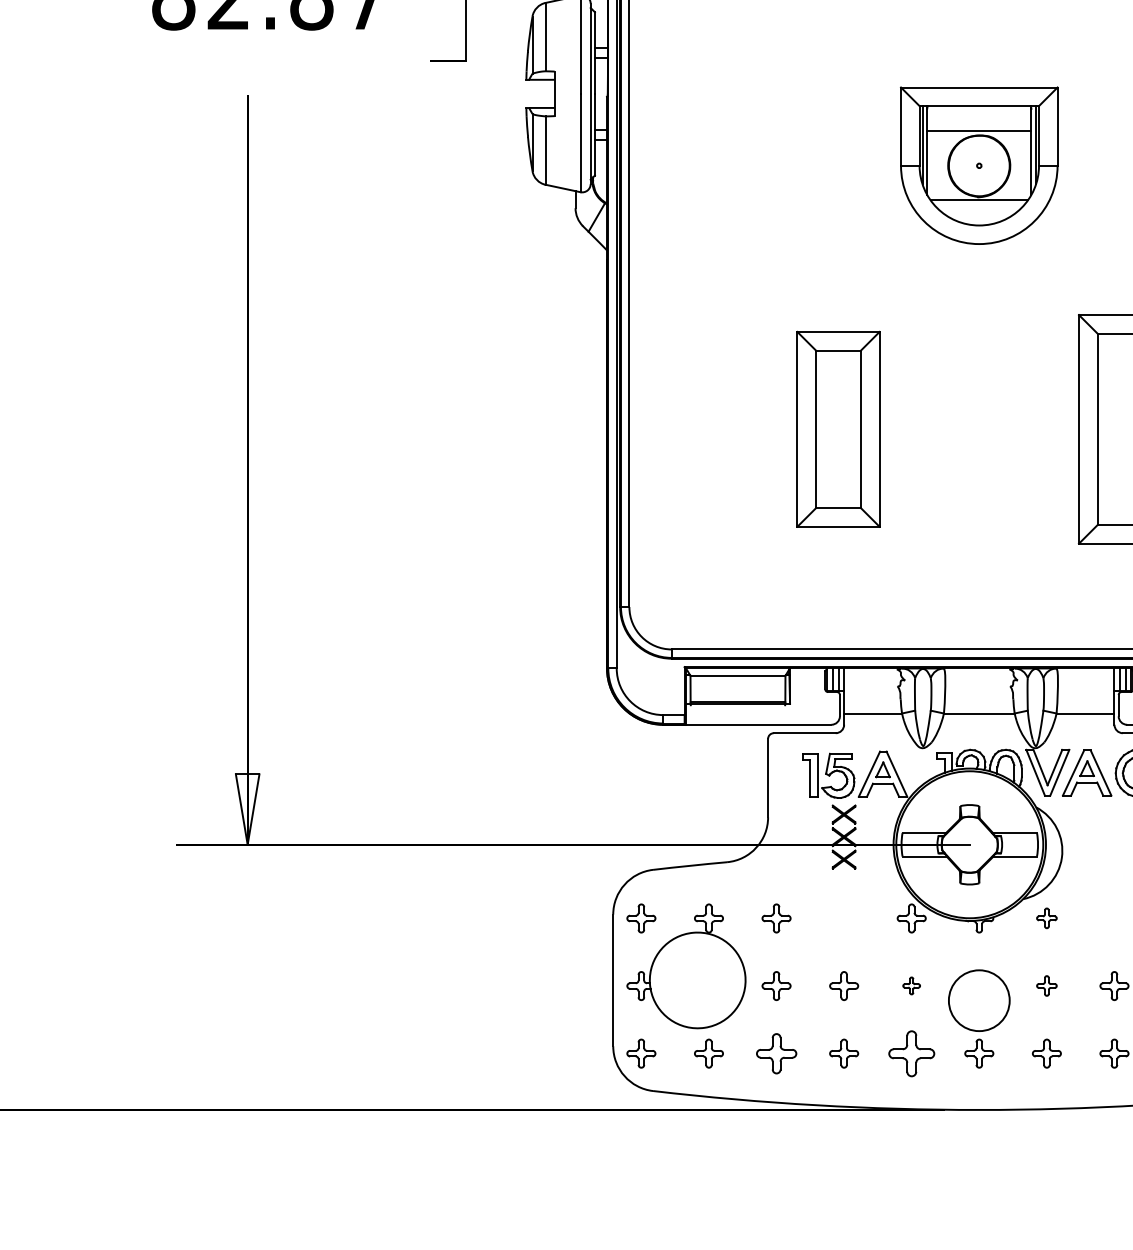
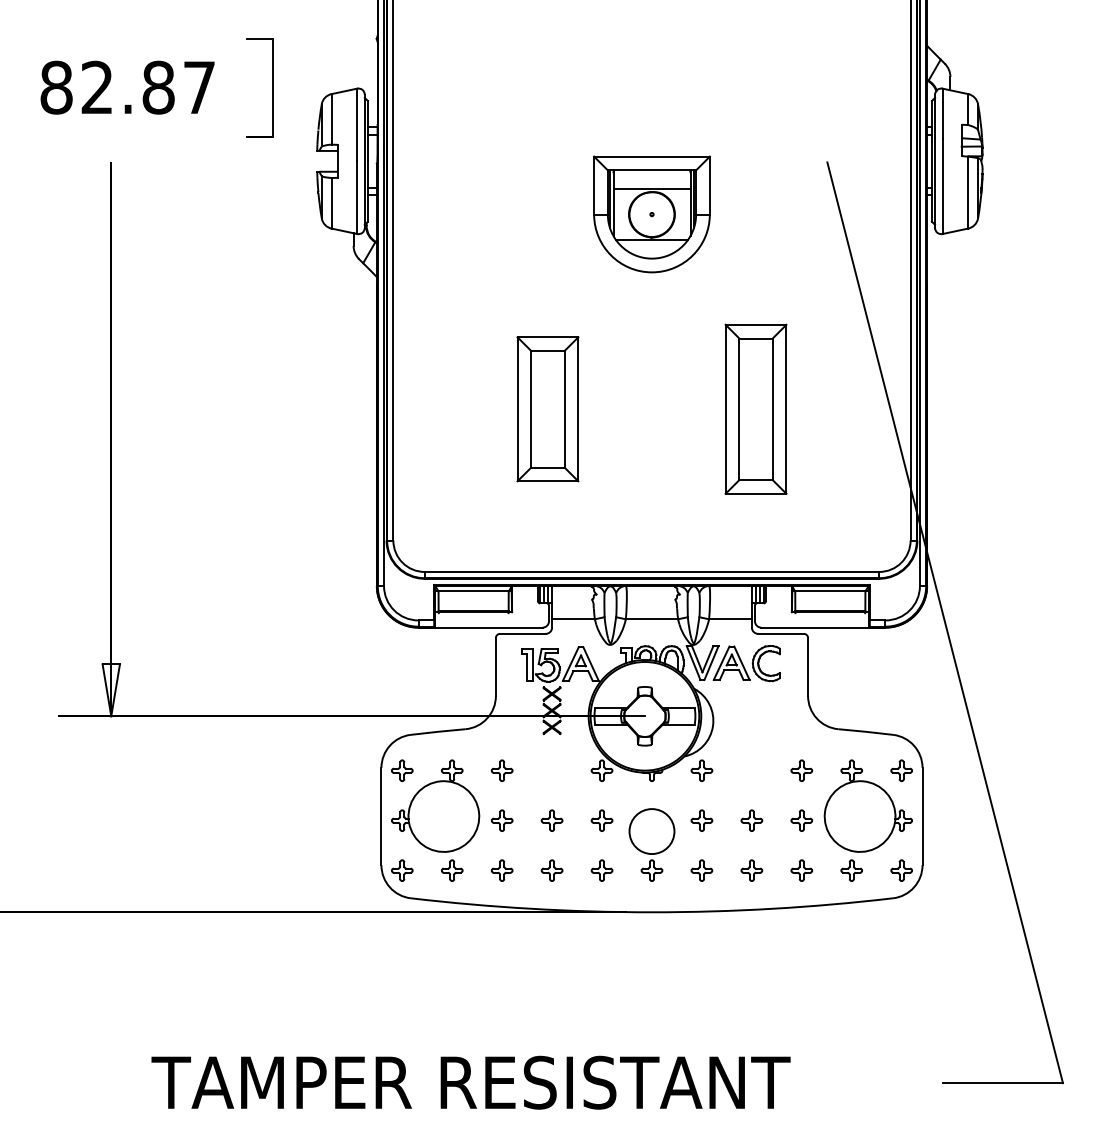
part: (1046, 918) -> (701, 770), size x1.43
part: (910, 985) -> (601, 820), size x1.67
part: (1046, 985) -> (701, 820), size x1.43
part: (775, 1053) -> (501, 870), size x0.71
part: (910, 1053) -> (601, 870), size x0.62

